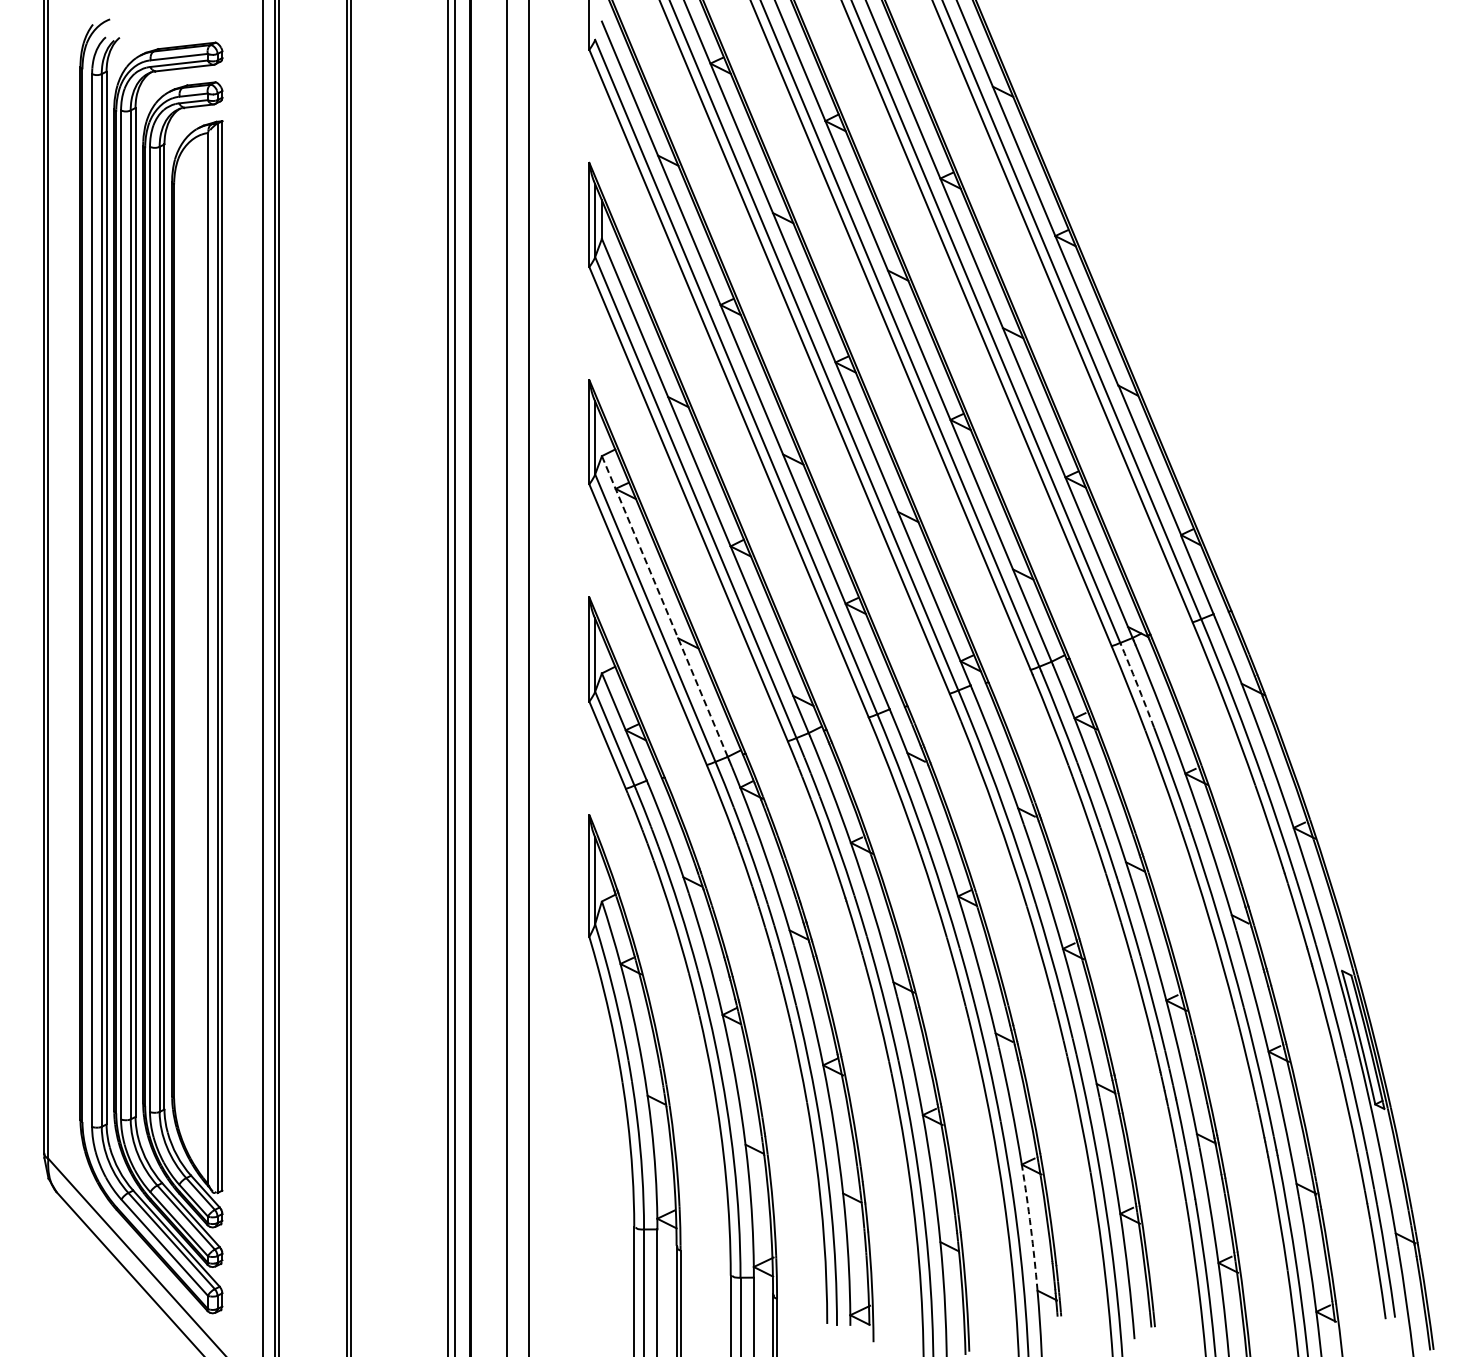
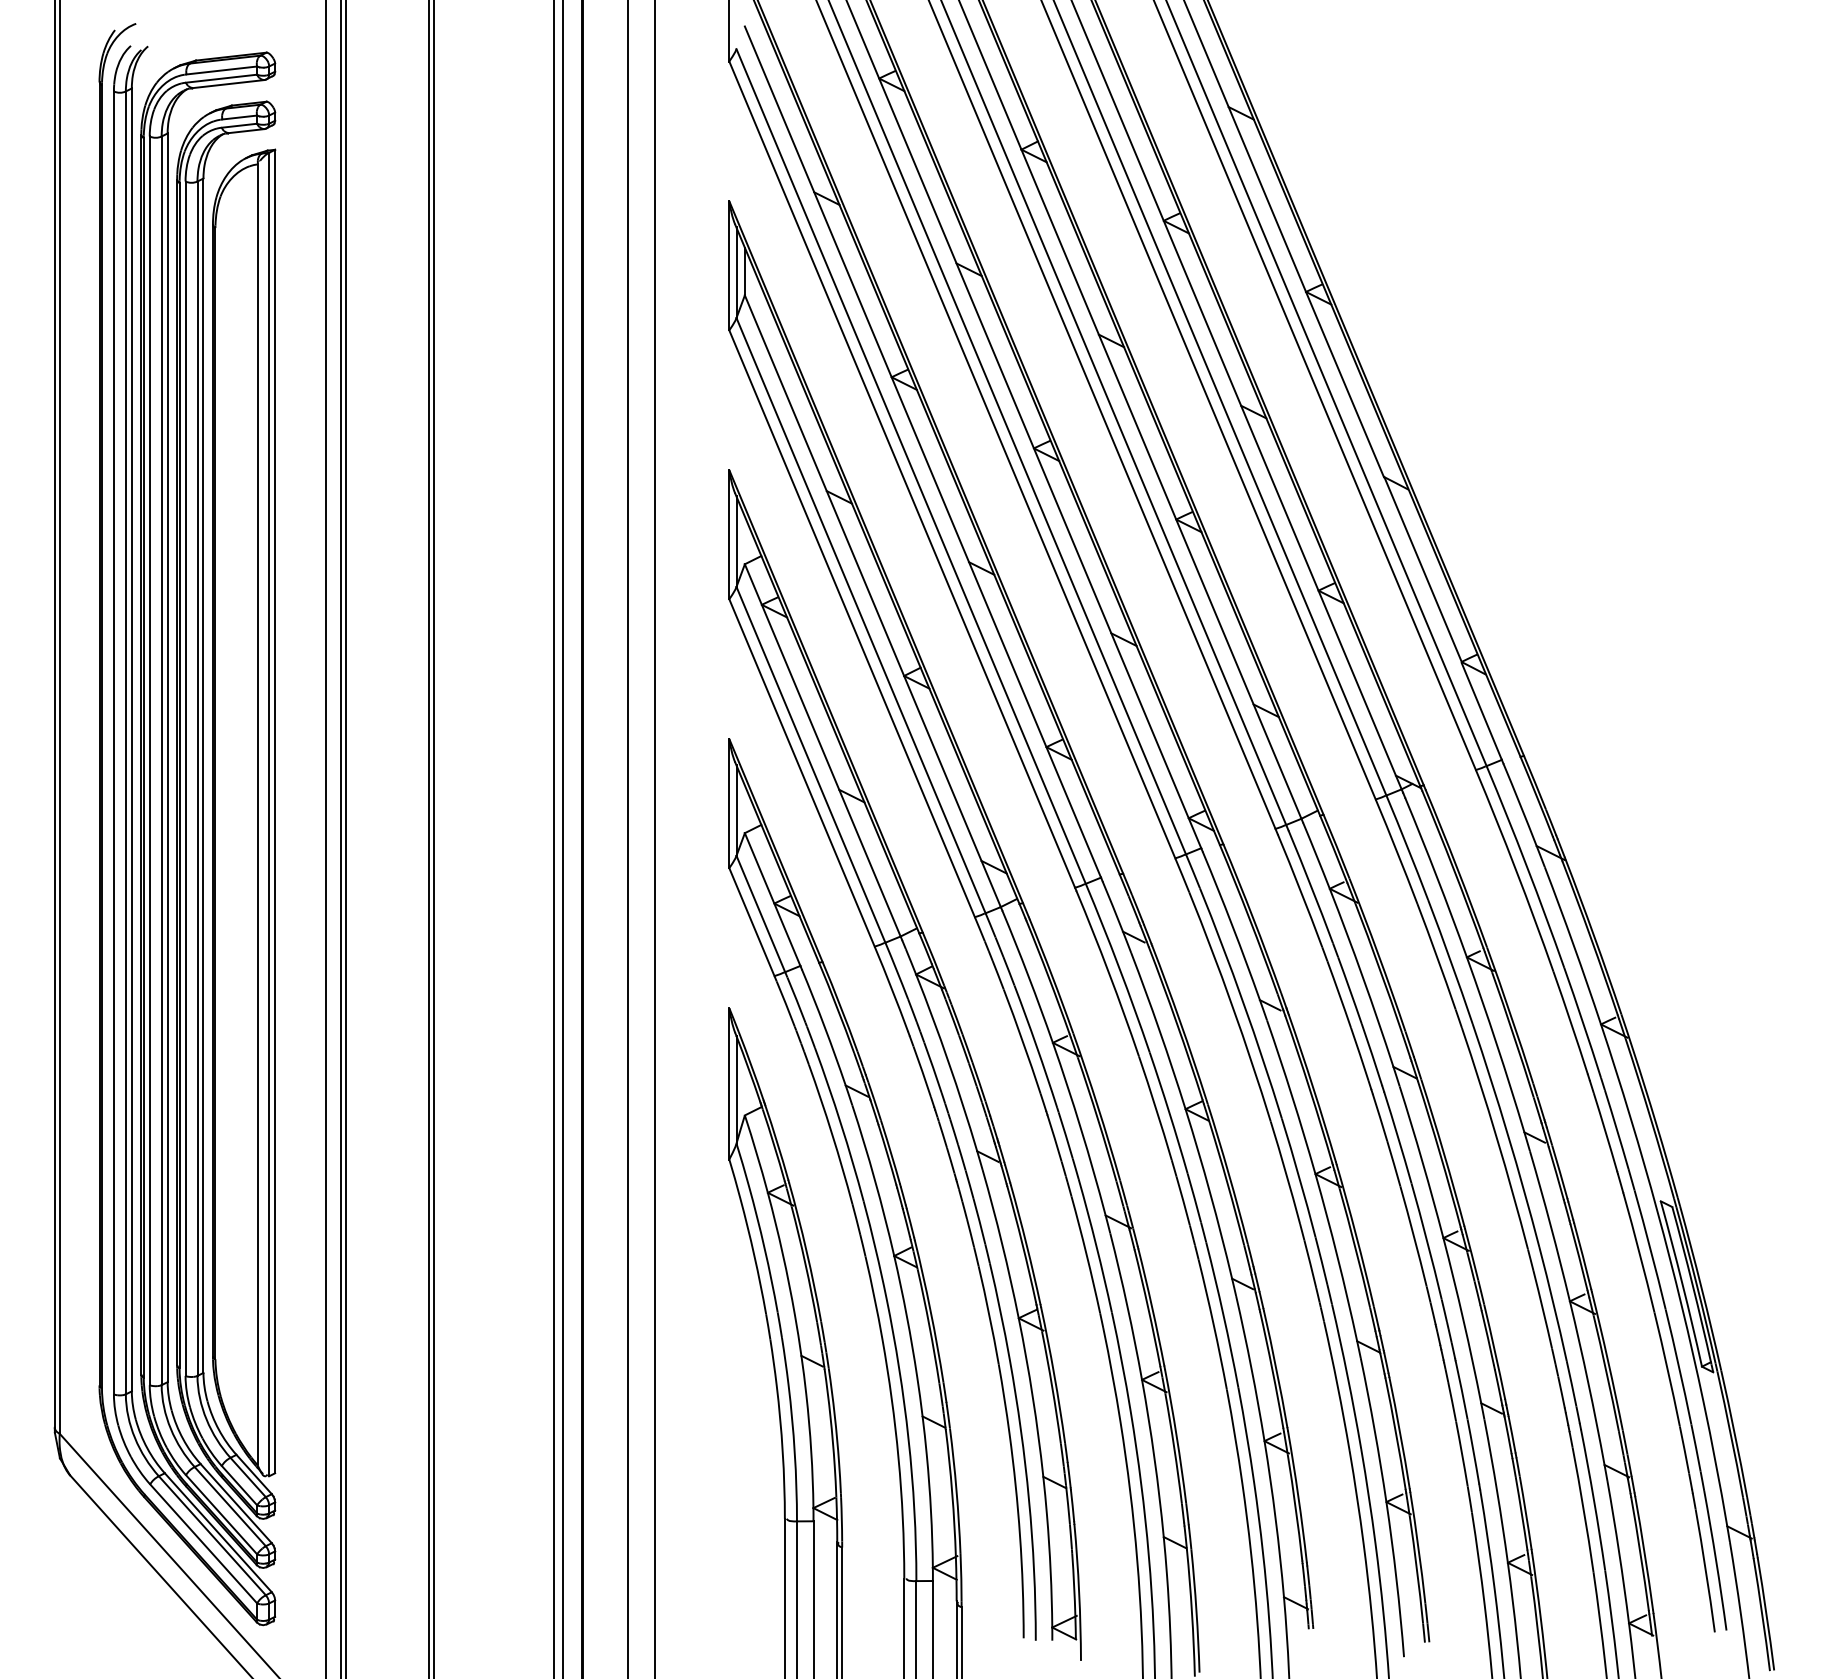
line: (664, 606) -> (822, 750), dashed -> solid
arc: (1137, 685) -> (1407, 848), dashed -> solid
arc: (1030, 1227) -> (1275, 1518), dashed -> solid

